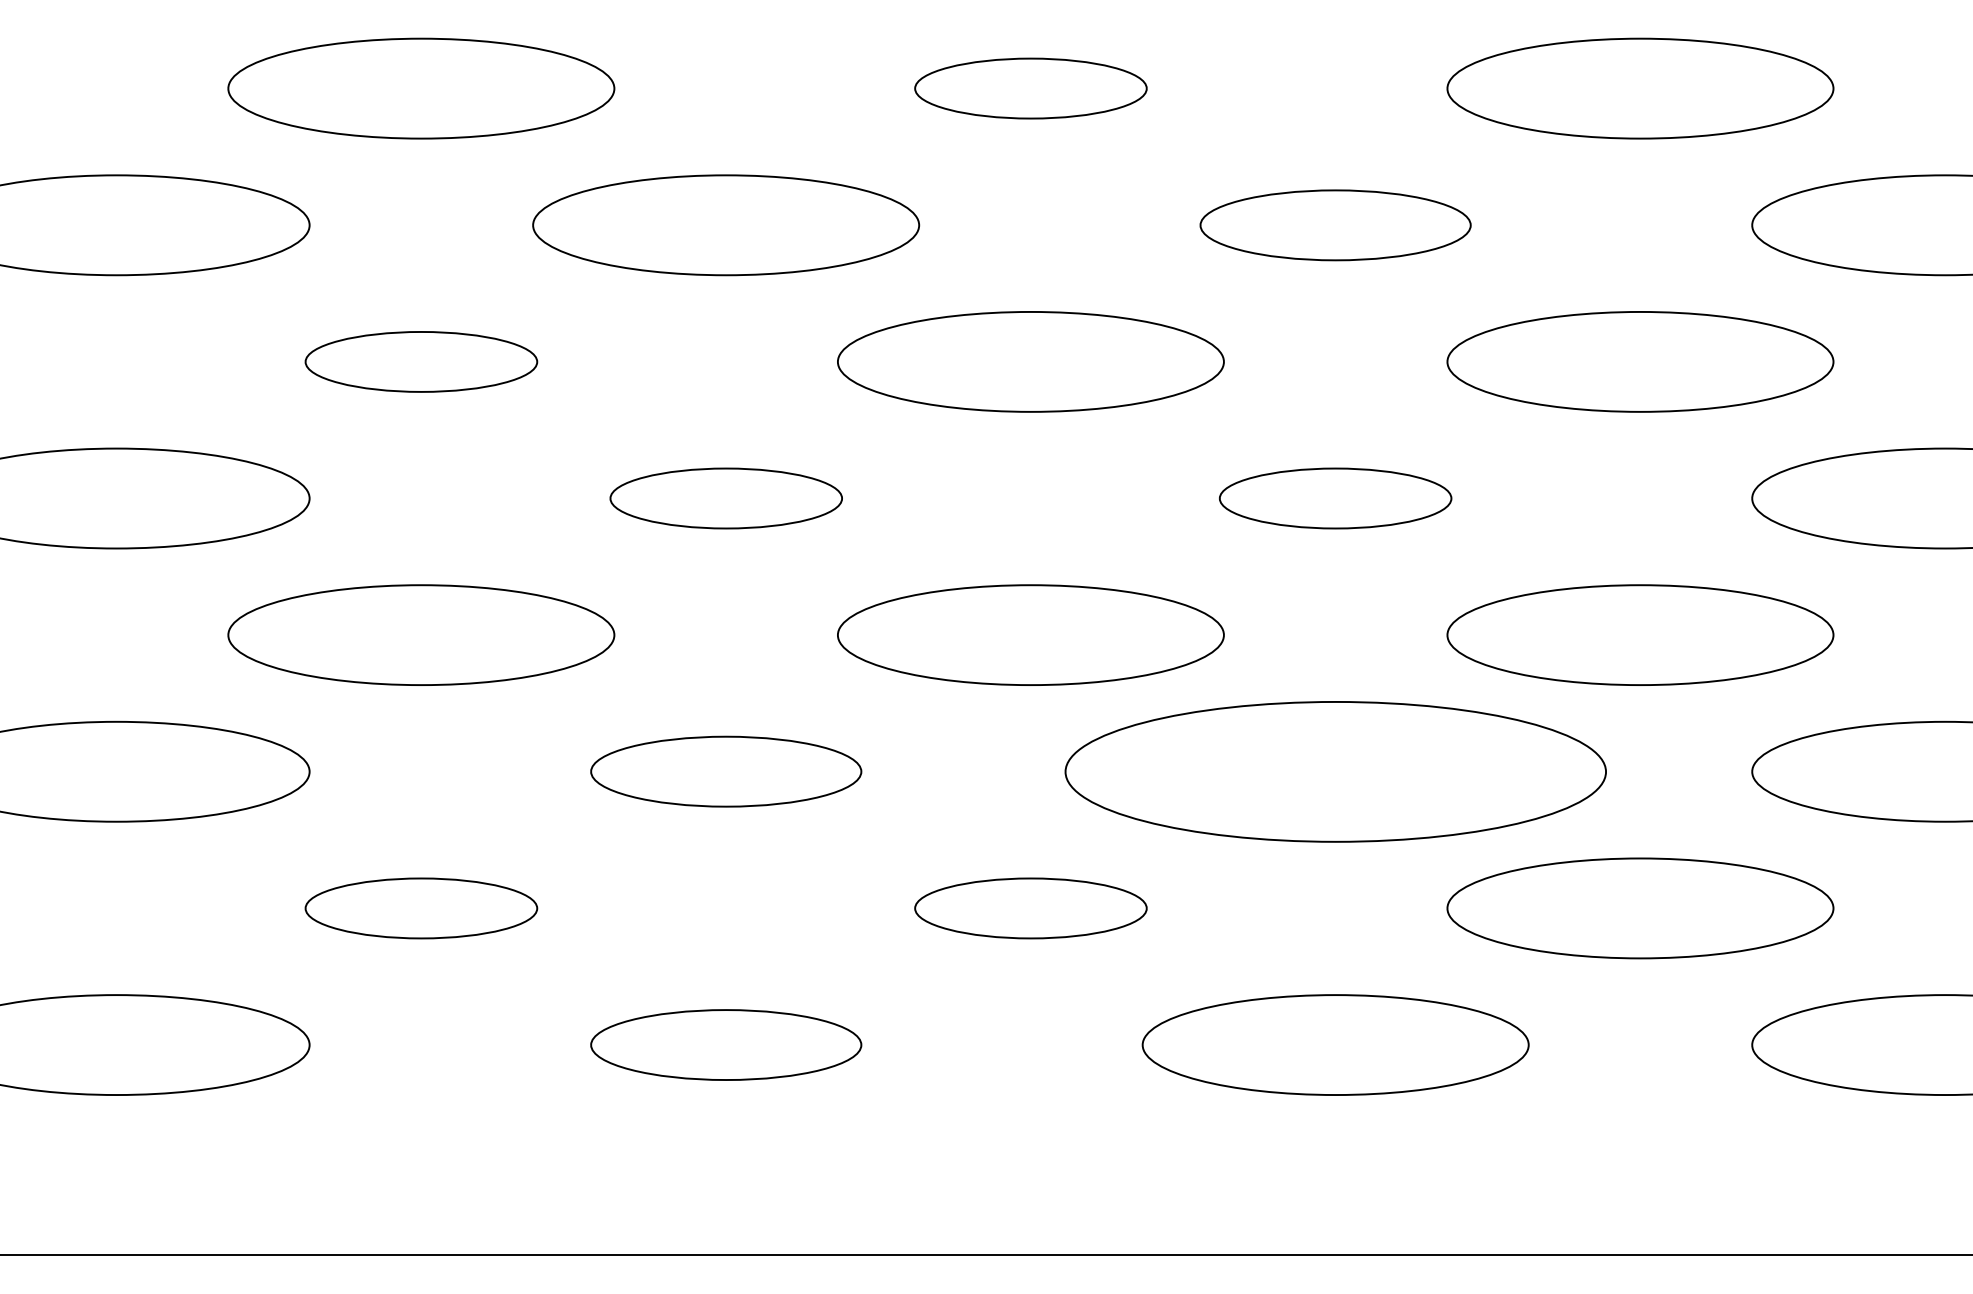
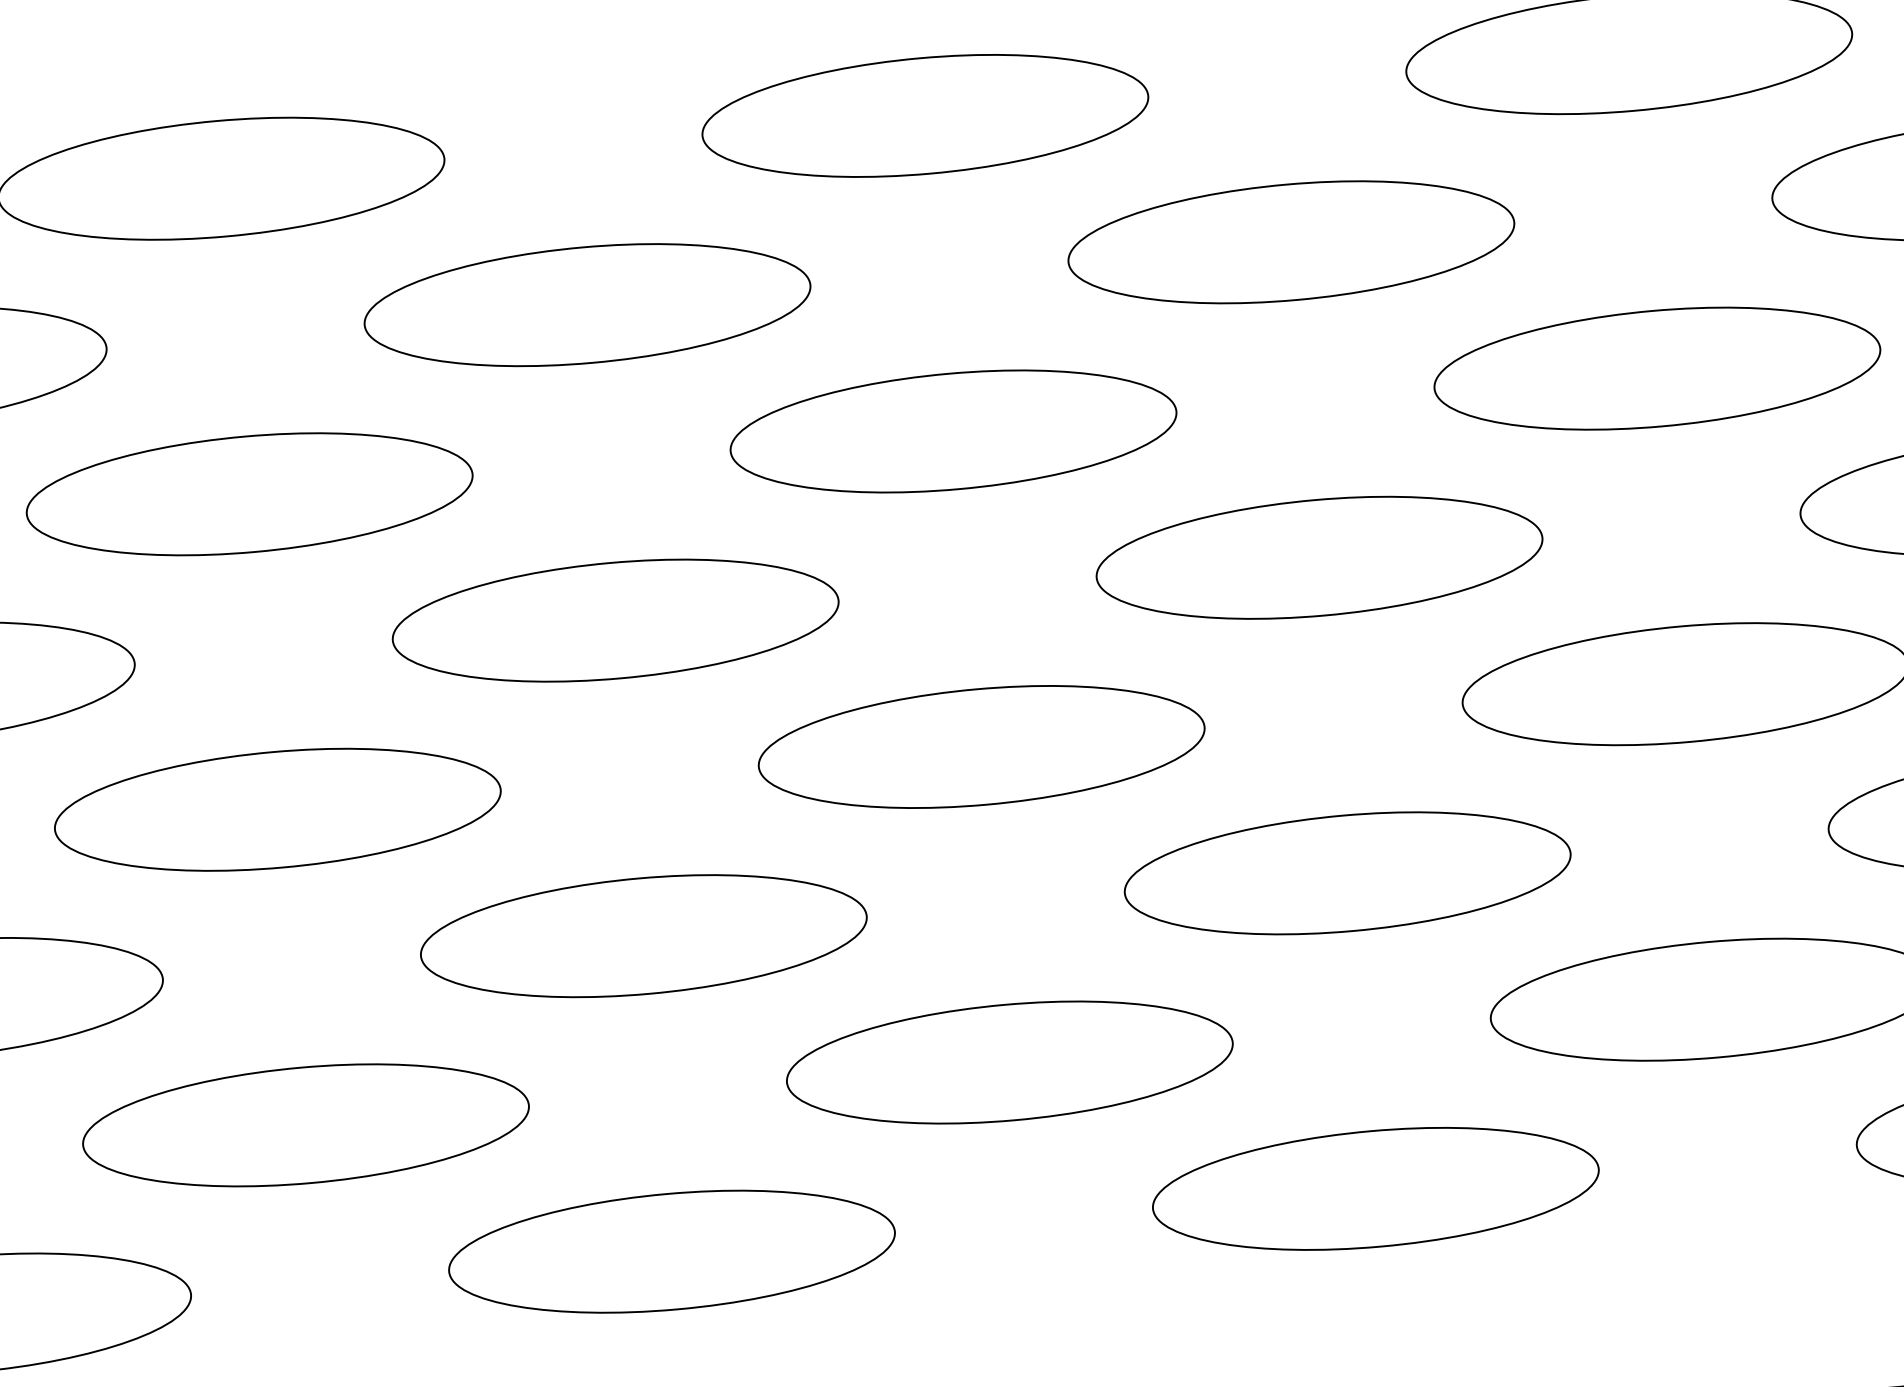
part: (1030, 88) -> (924, 115), size x1.67
part: (1335, 225) -> (1291, 242), size x1.43
part: (421, 361) -> (249, 493), size x1.67
part: (726, 498) -> (616, 620), size x1.67
part: (1335, 498) -> (1319, 557), size x1.67
part: (726, 771) -> (644, 935), size x1.43
part: (1335, 771) -> (1347, 873), size x0.71
part: (421, 908) -> (306, 1125), size x1.67
part: (1030, 908) -> (1009, 1062), size x1.67
part: (726, 1044) -> (672, 1251), size x1.43

